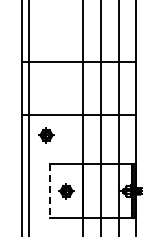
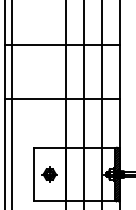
part: (46, 135) -> (29, 118), removed
line: (50, 191) -> (33, 174), dashed -> solid

